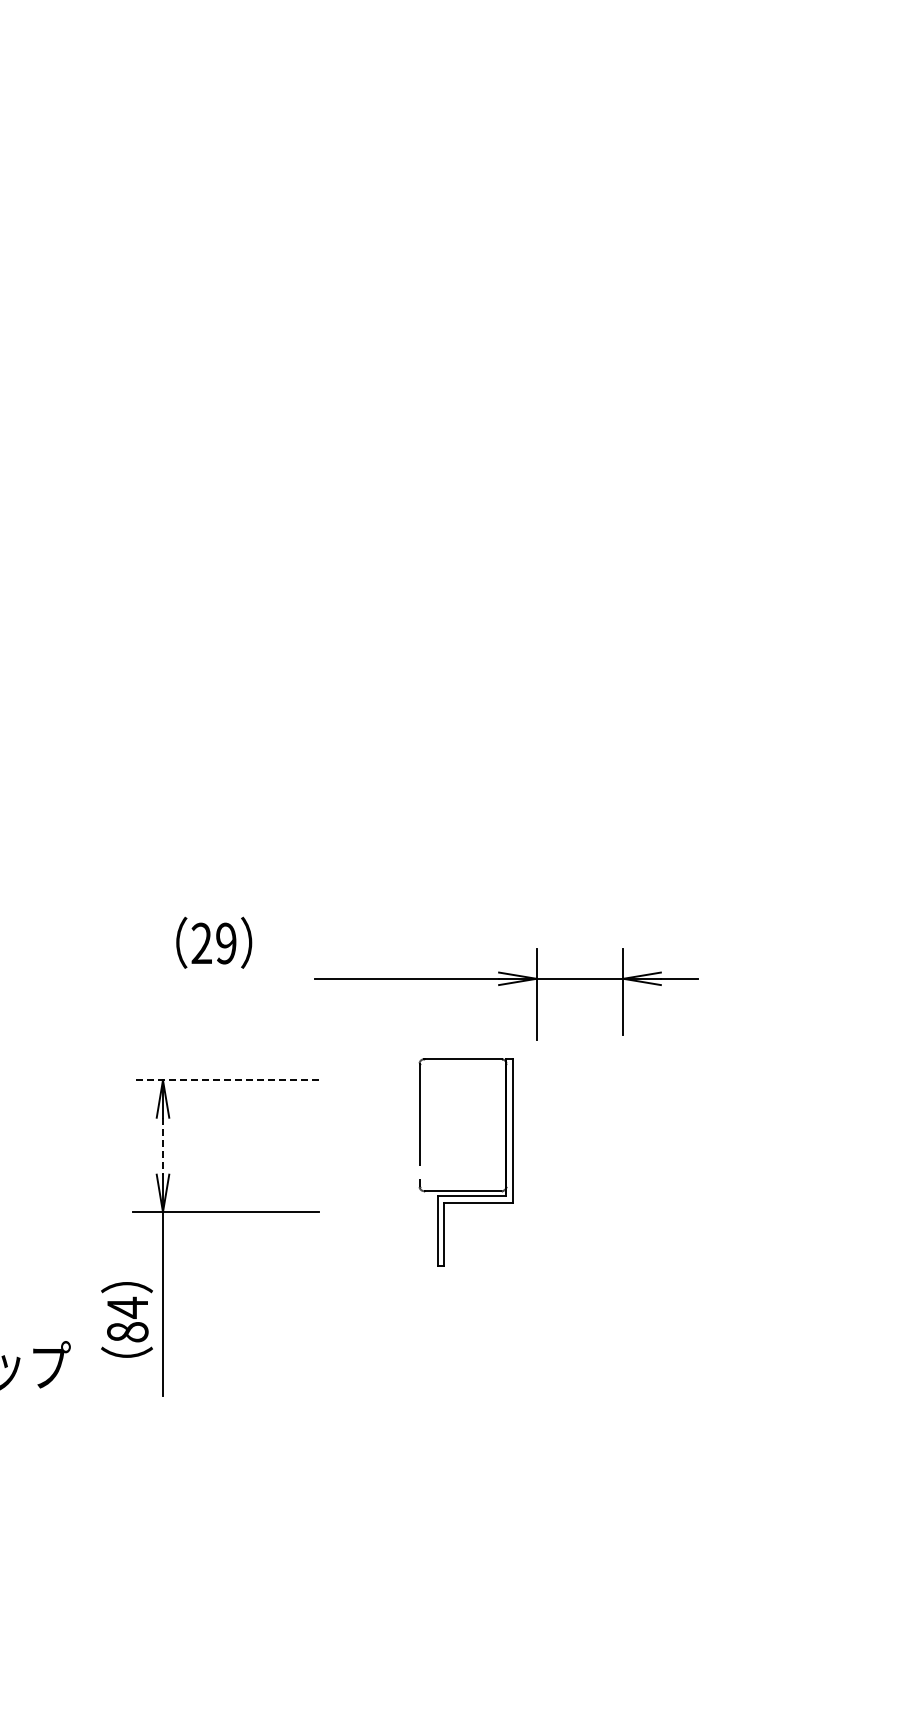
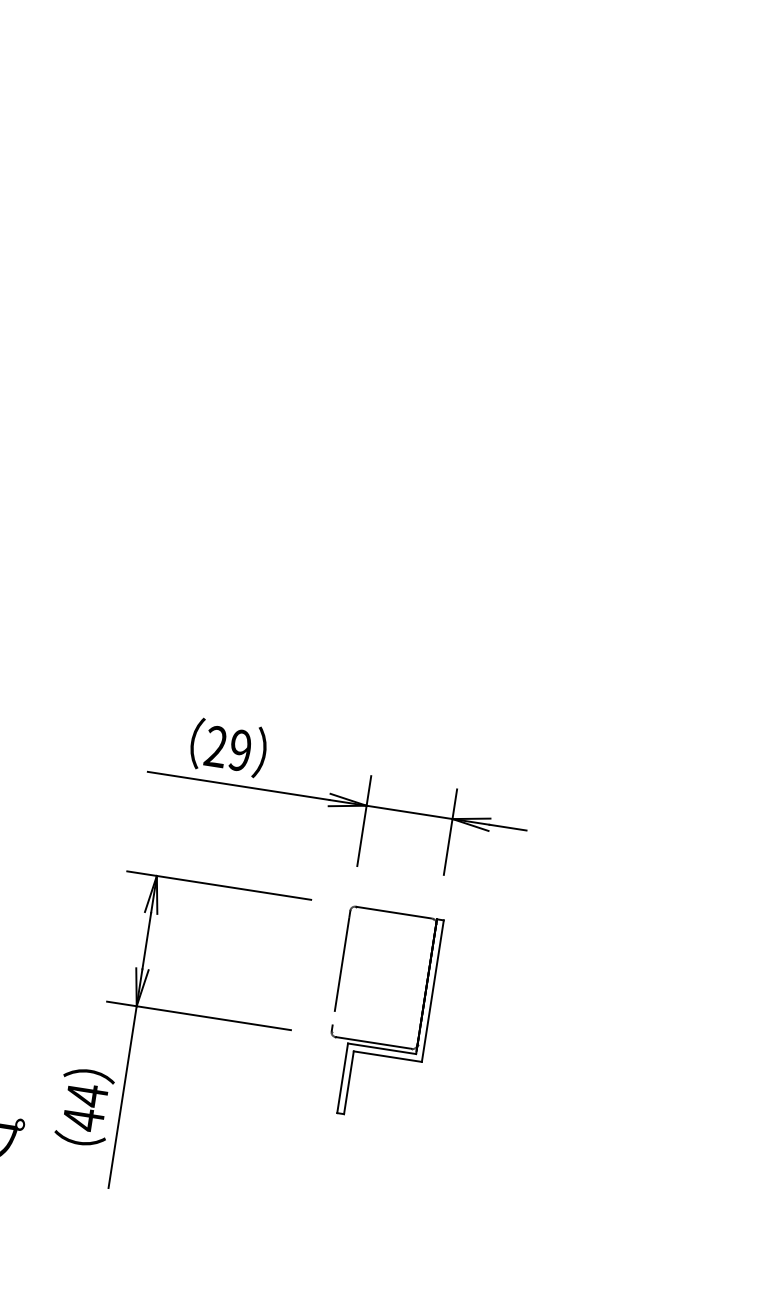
part: (504, 985) -> (333, 807), moved
line: (225, 1080) -> (218, 885), dashed -> solid
line: (162, 1146) -> (146, 941), dashed -> solid
part: (465, 1190) -> (376, 1042), moved
text: (127, 1332) -> (83, 1119), 84 -> 44

